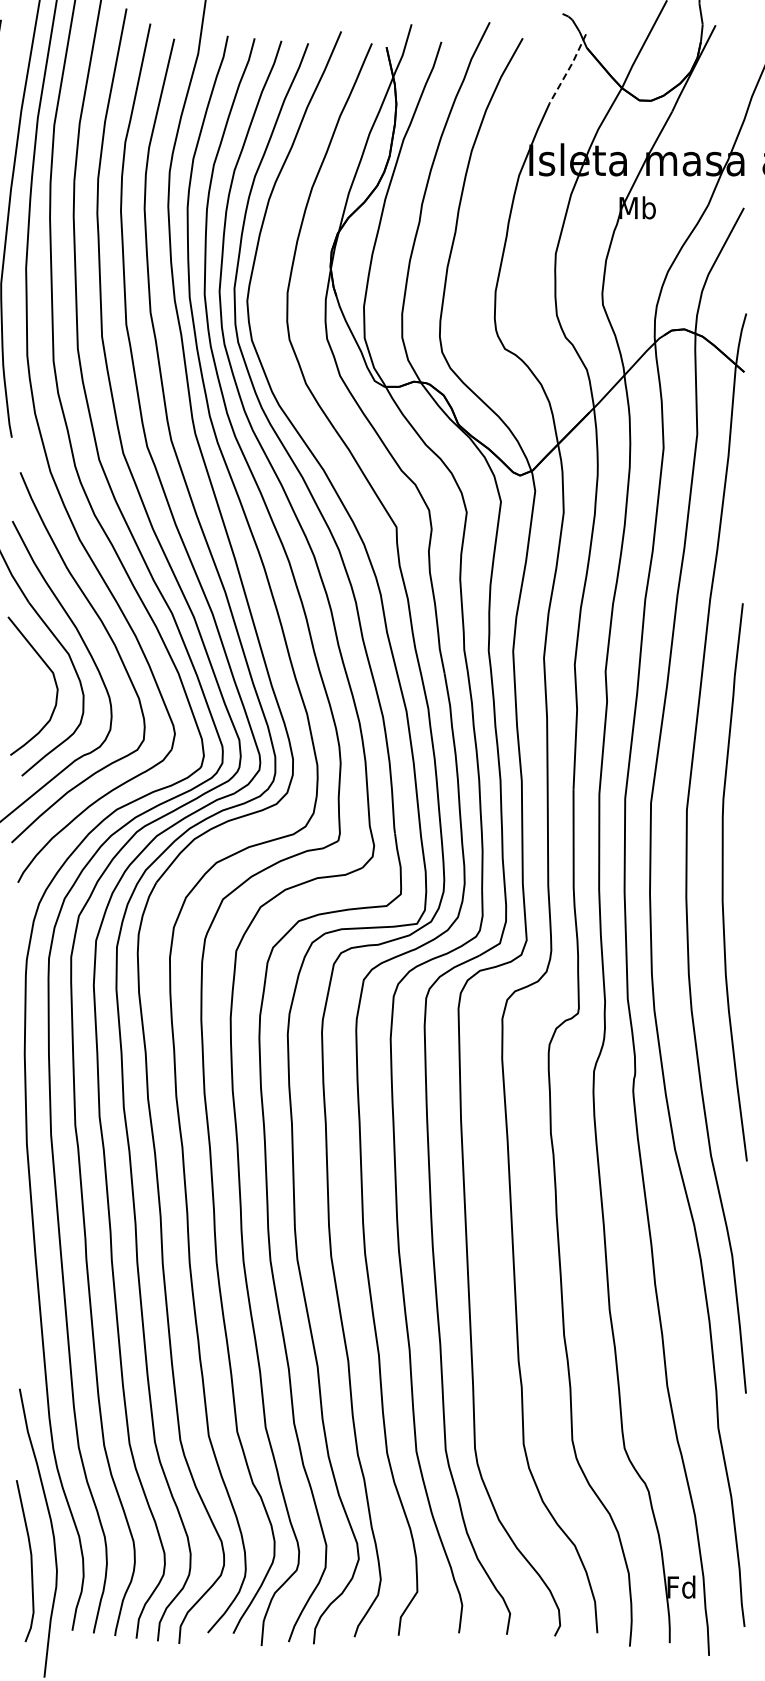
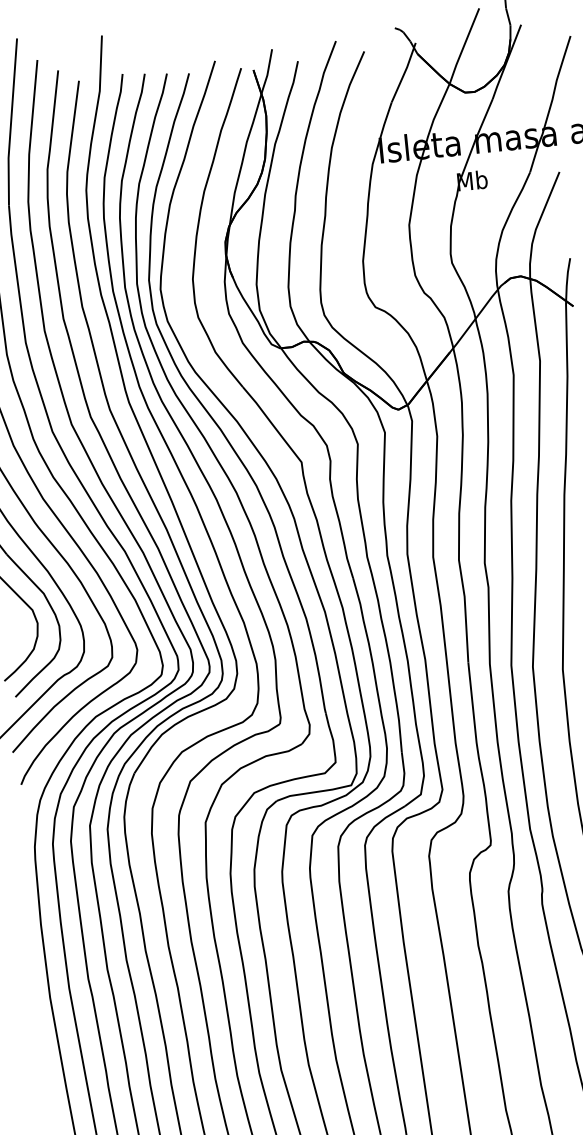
line: (569, 68) -> (405, 72), dashed -> solid

